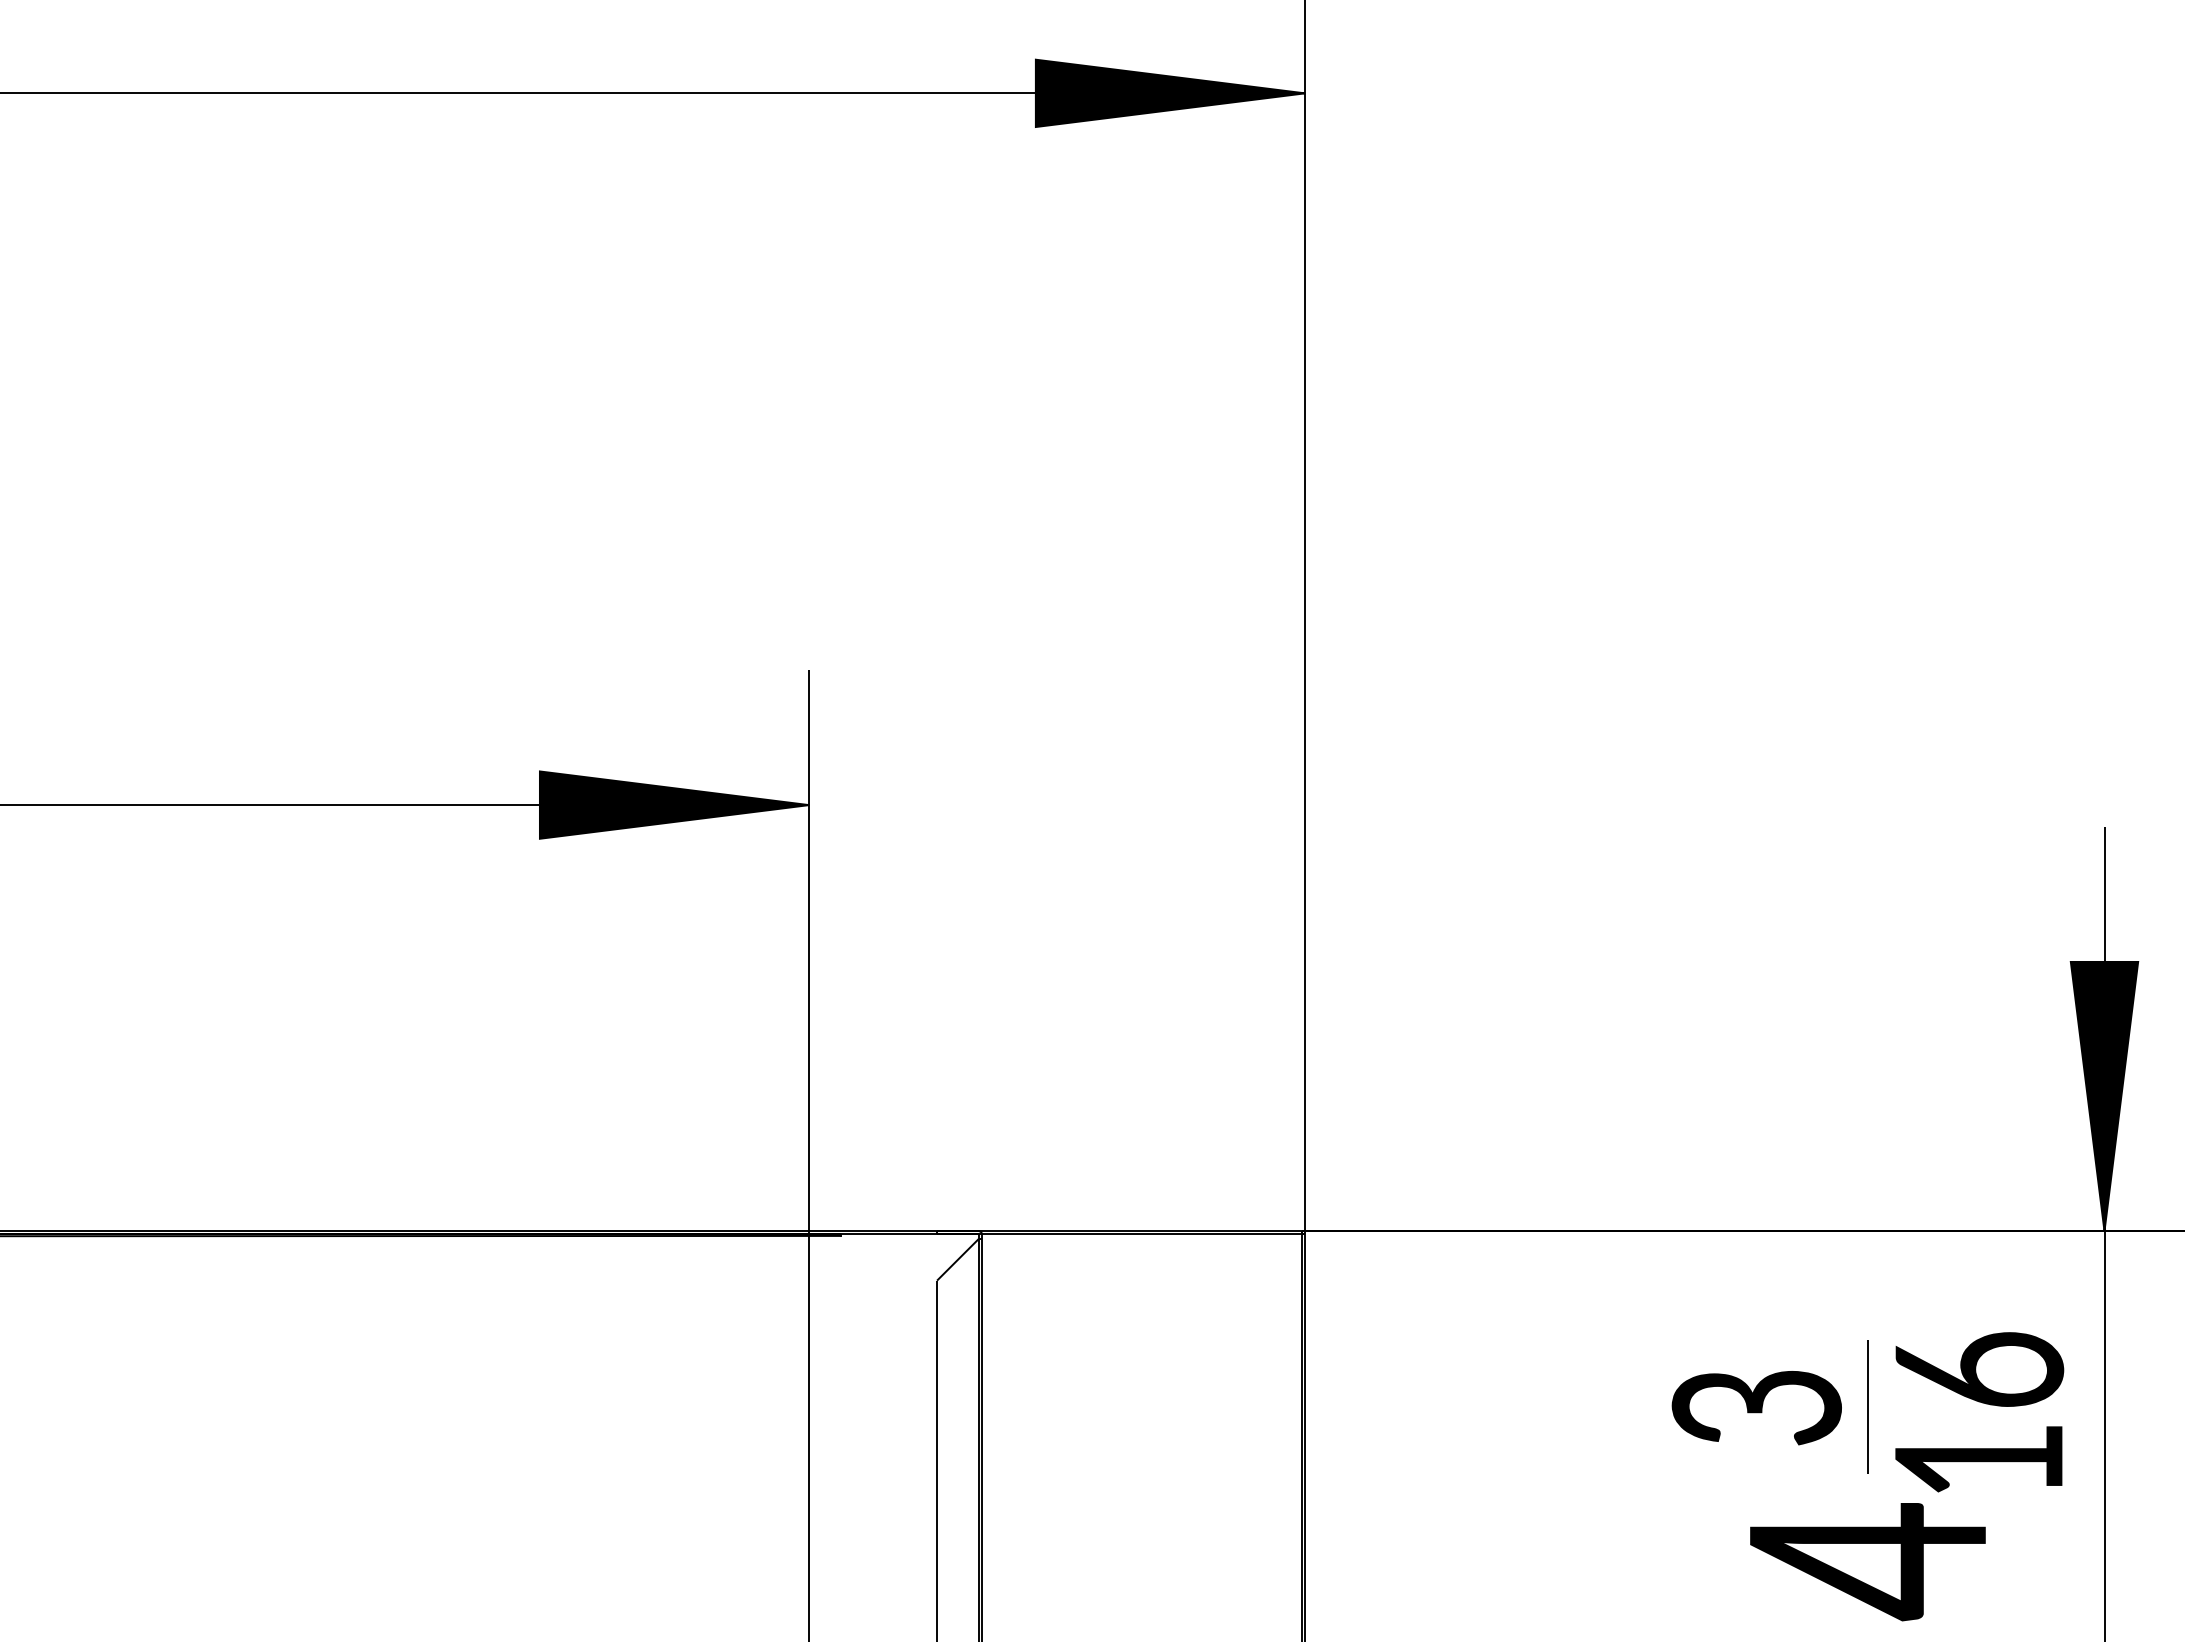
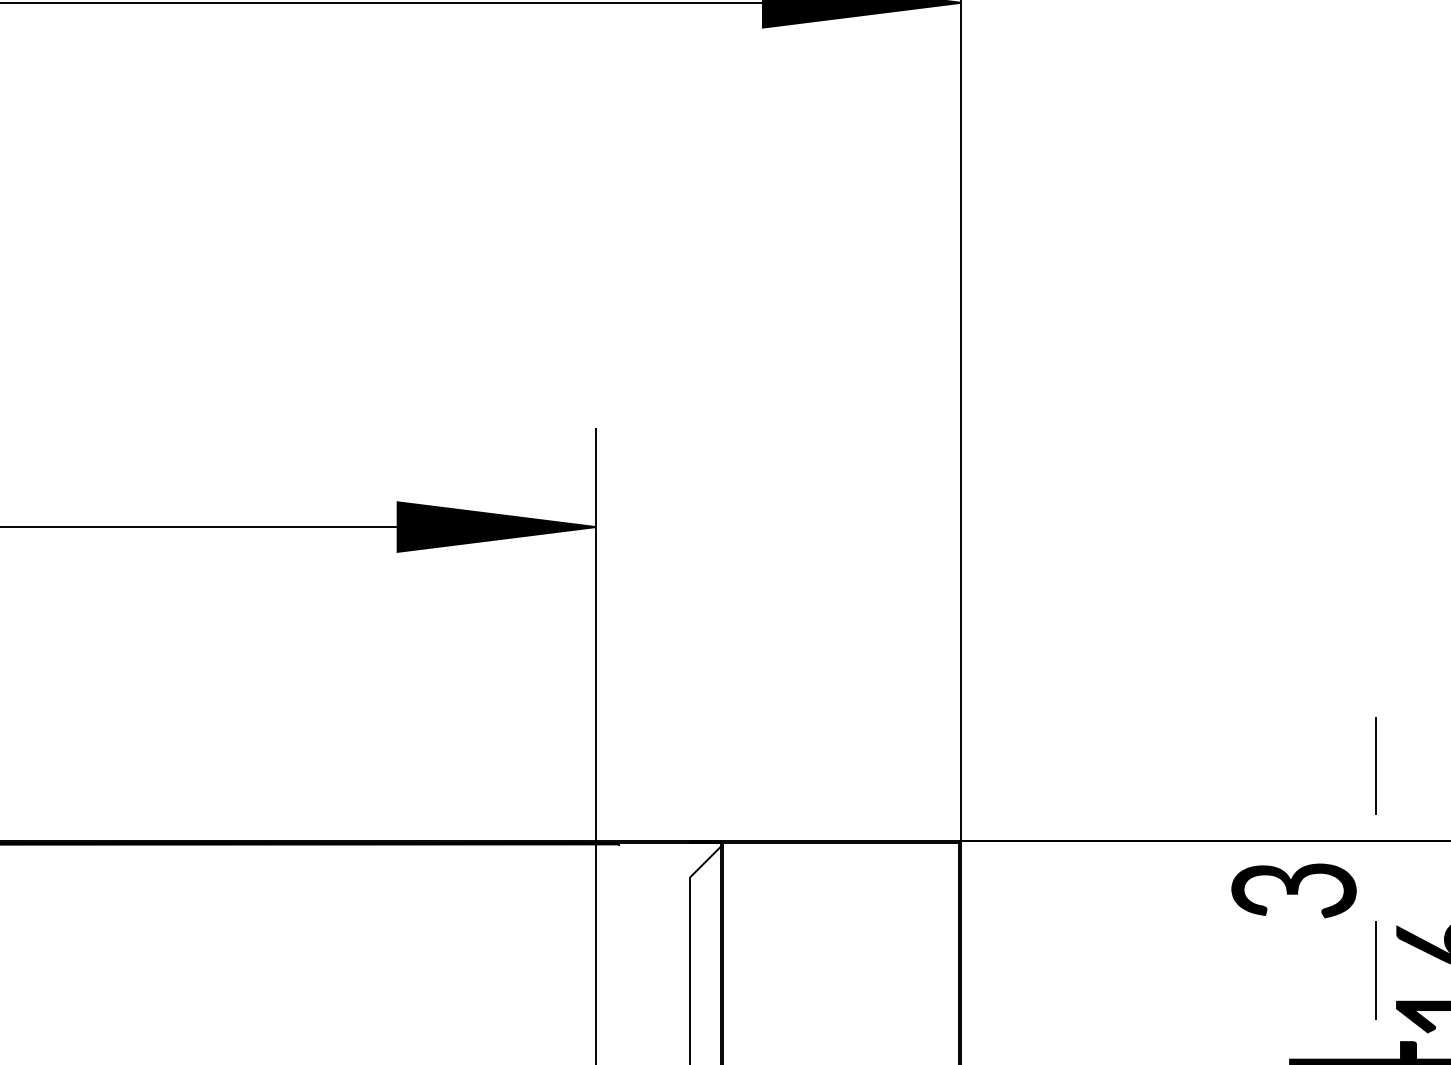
line: (1867, 1128) -> (1375, 765), added
text: (1756, 1408) -> (1293, 891), moved

